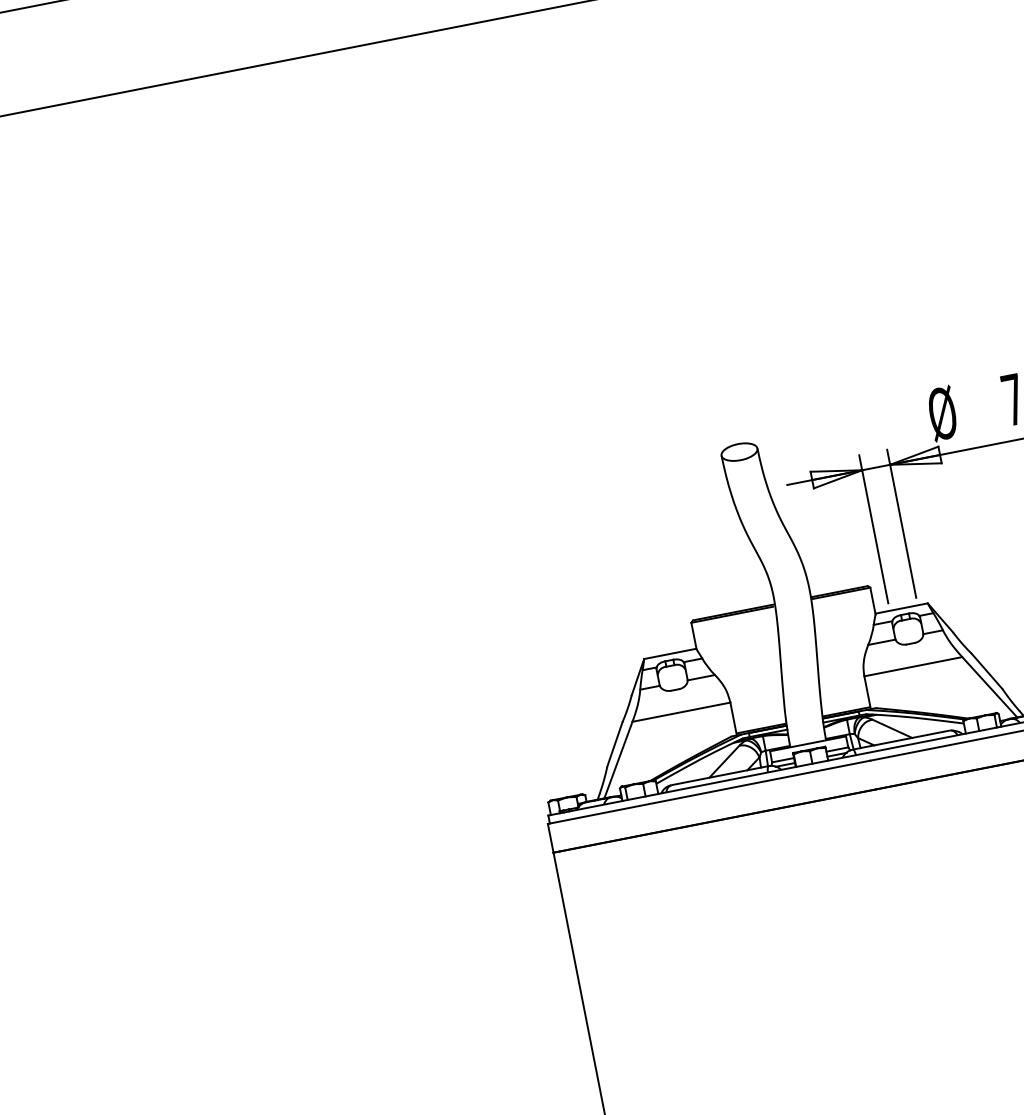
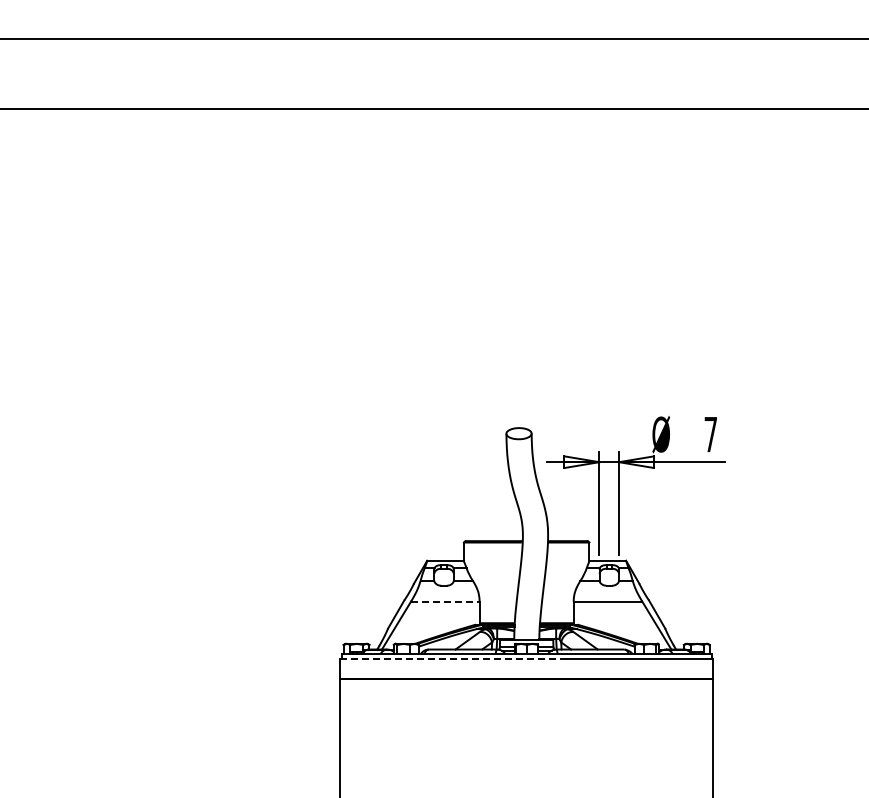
line: (681, 712) -> (445, 601), solid -> dashed
line: (709, 792) -> (453, 659), solid -> dashed

